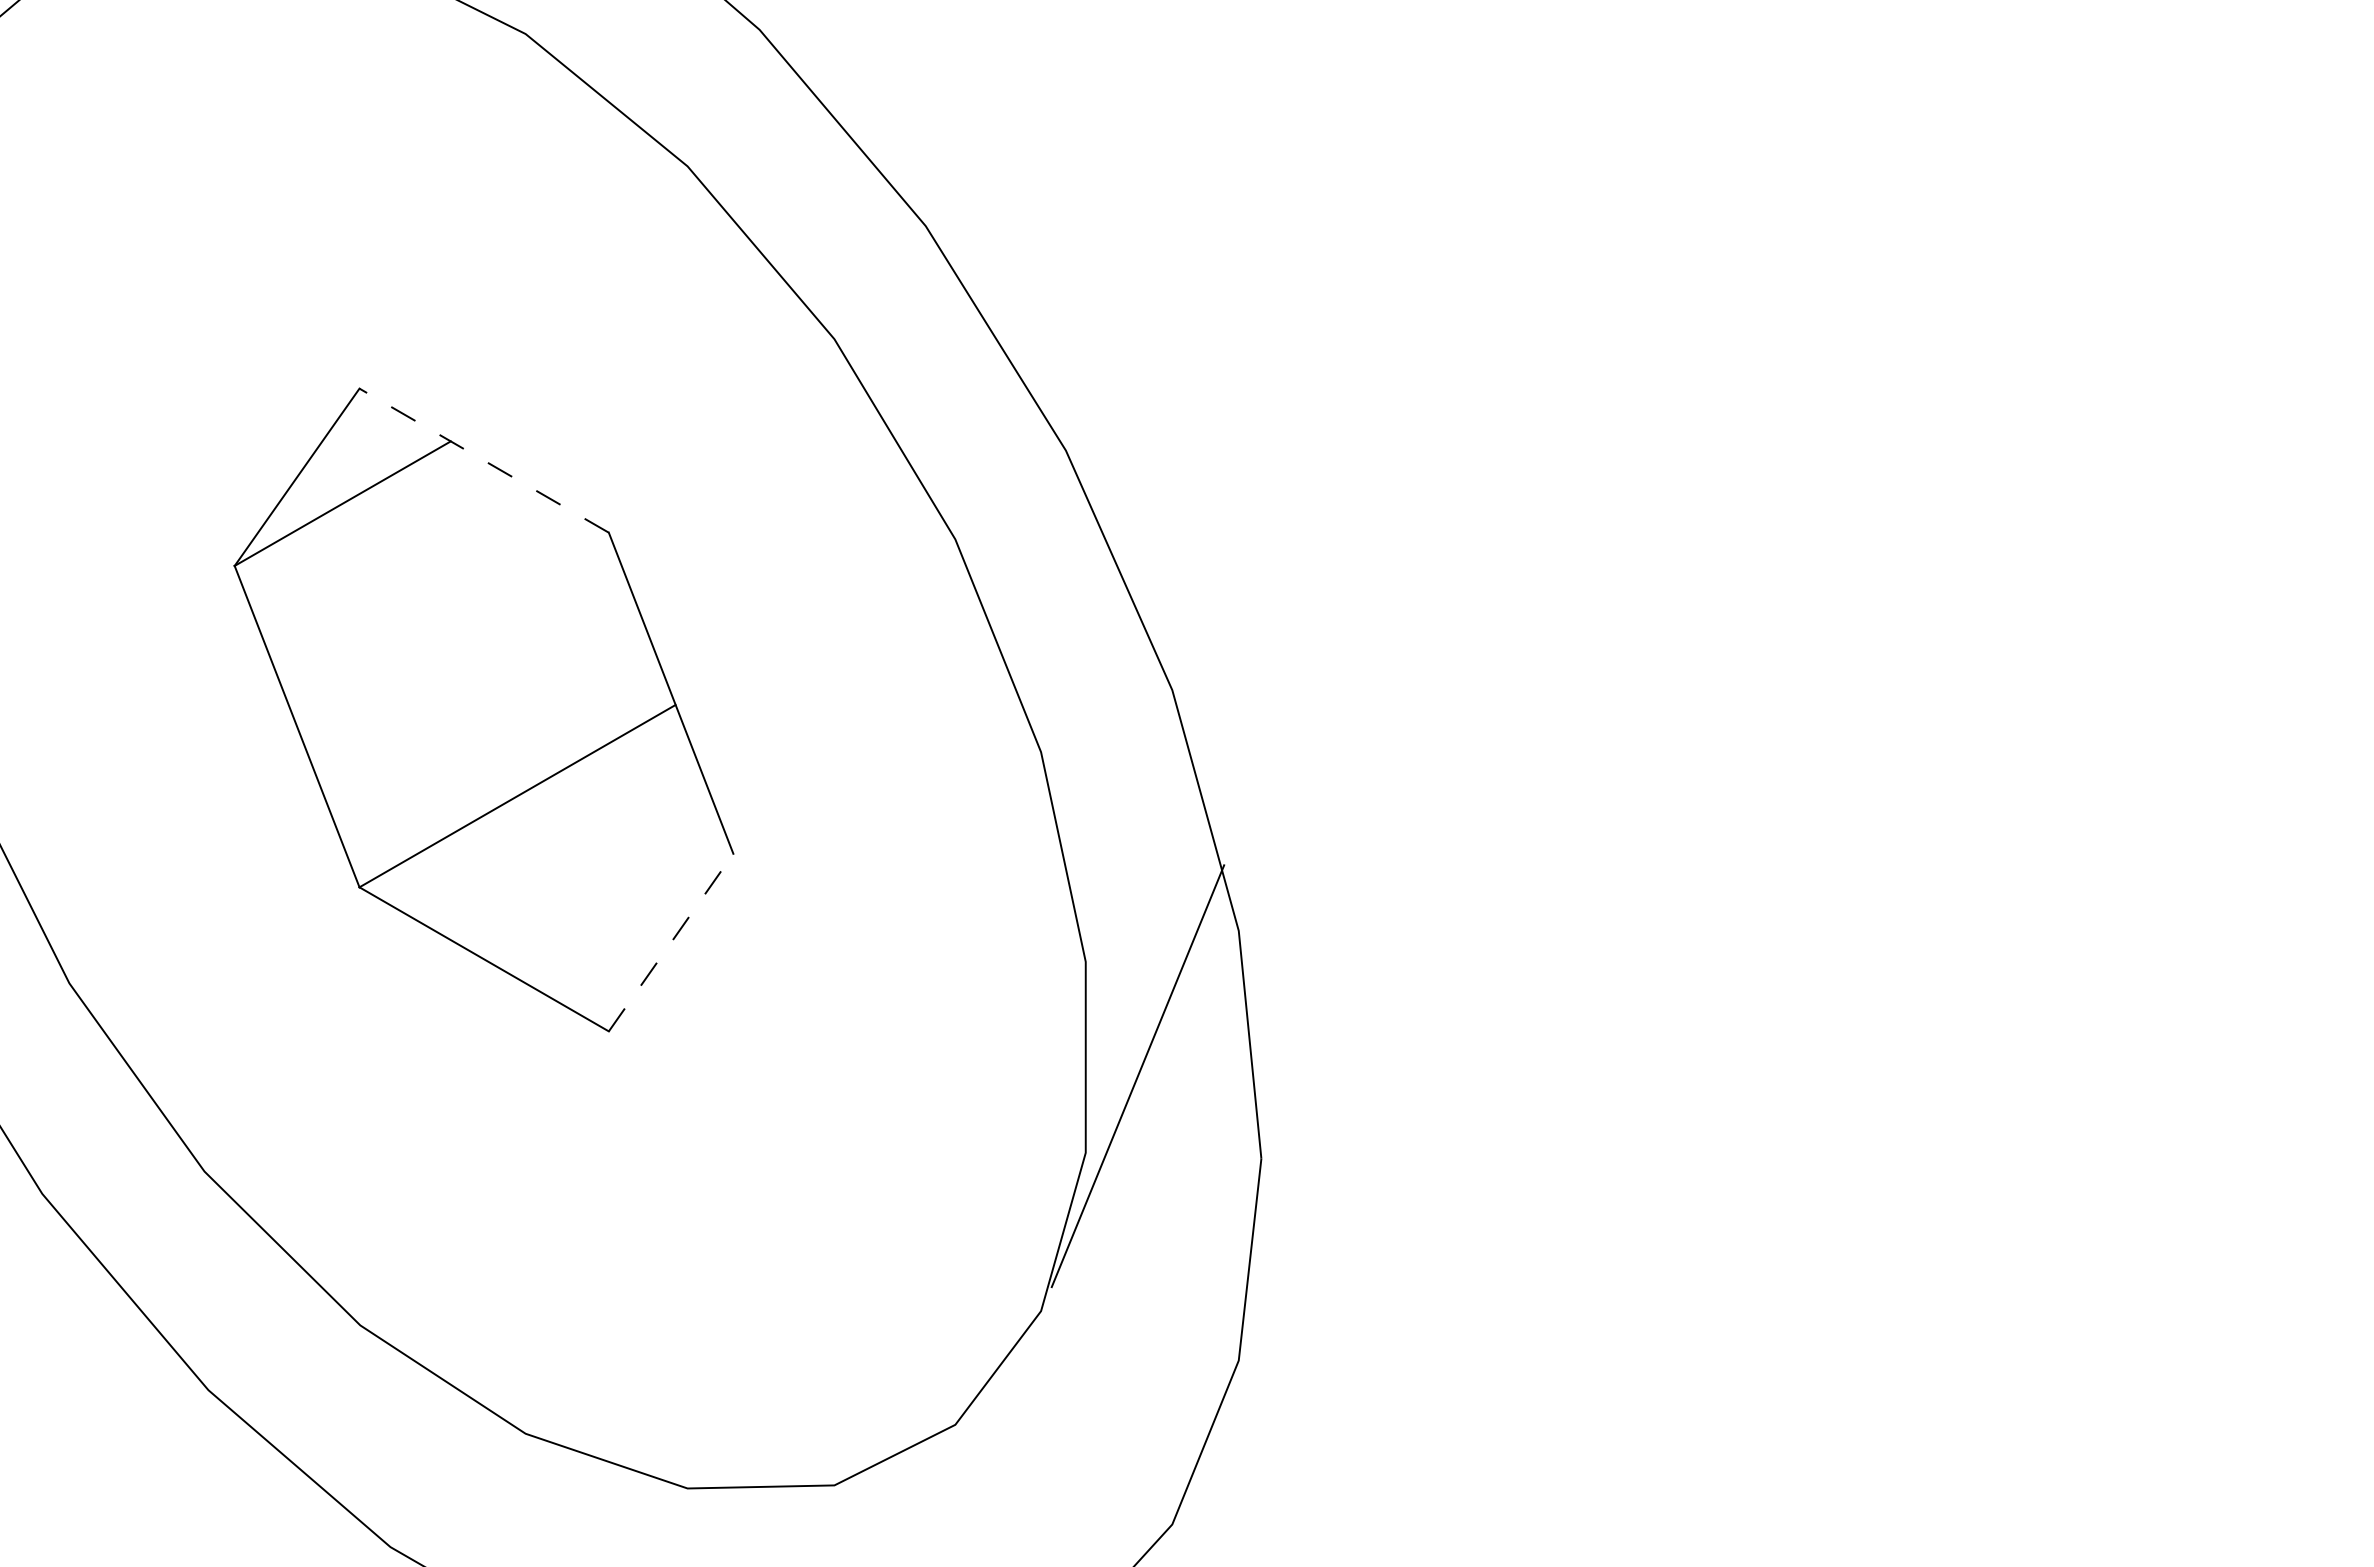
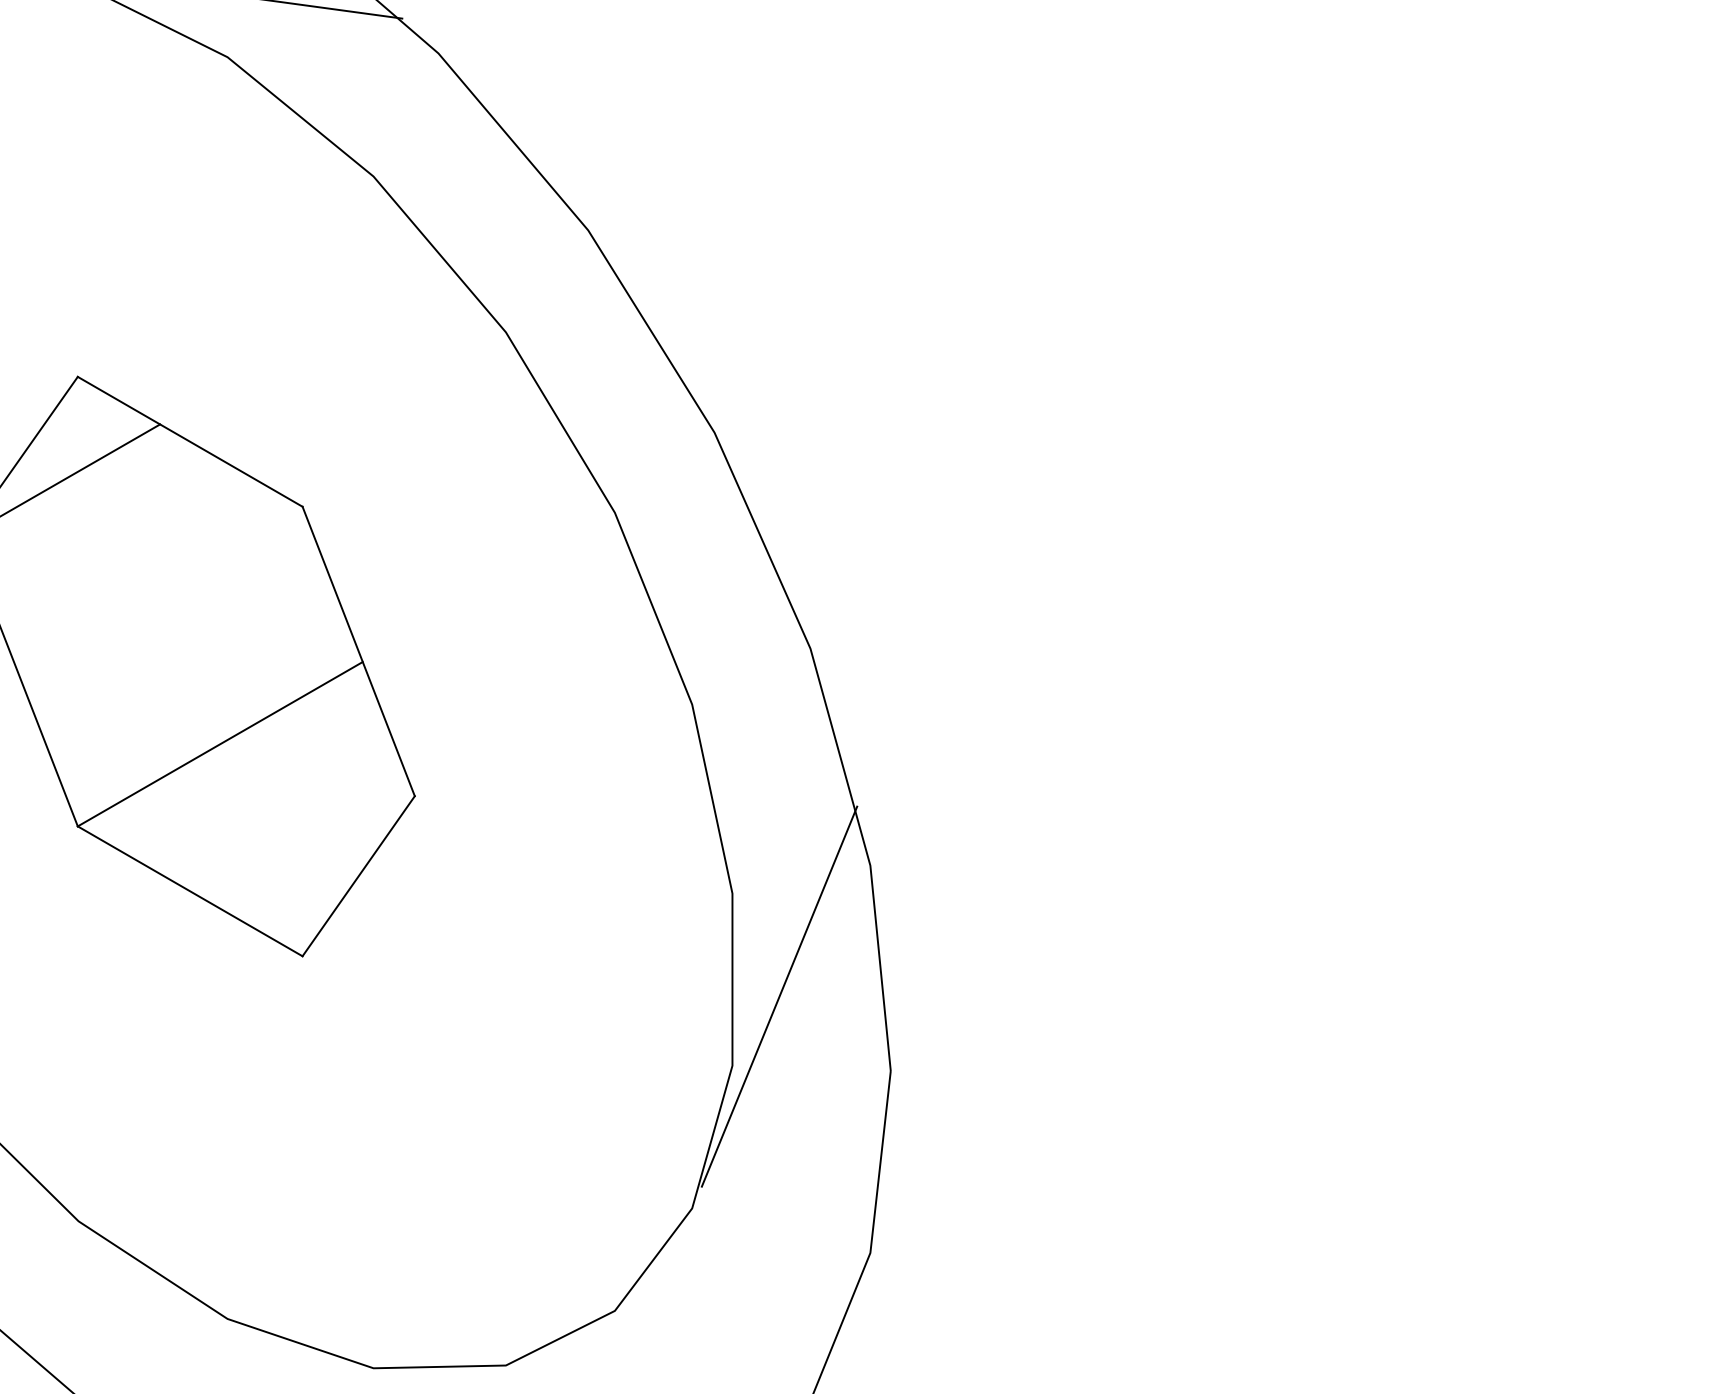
line: (484, 460) -> (190, 441), dashed -> solid
line: (671, 942) -> (359, 876), dashed -> solid

